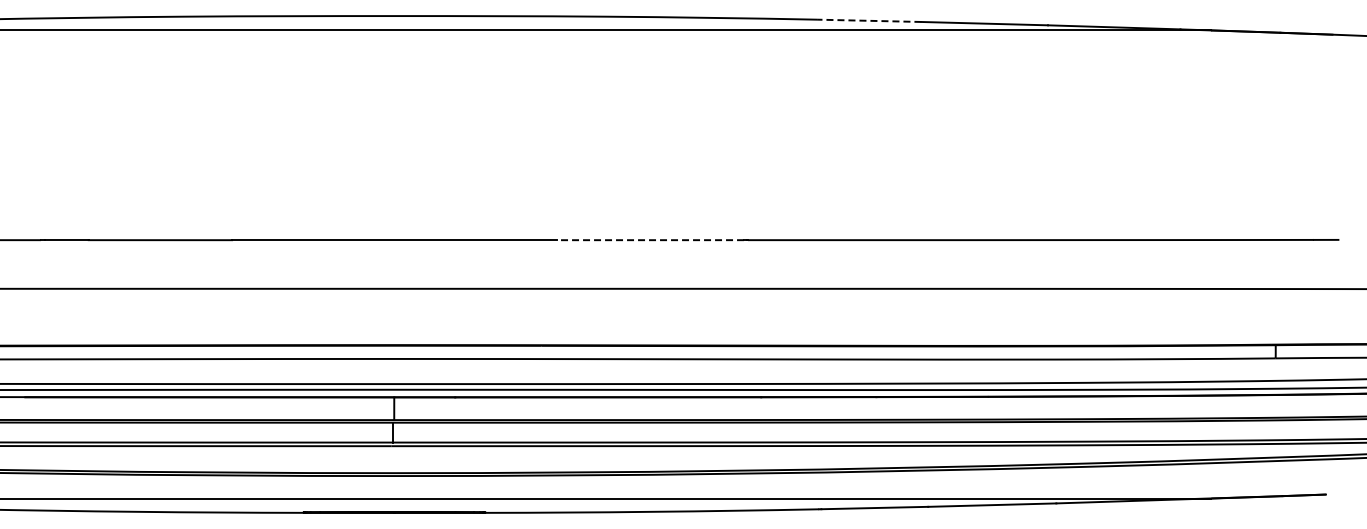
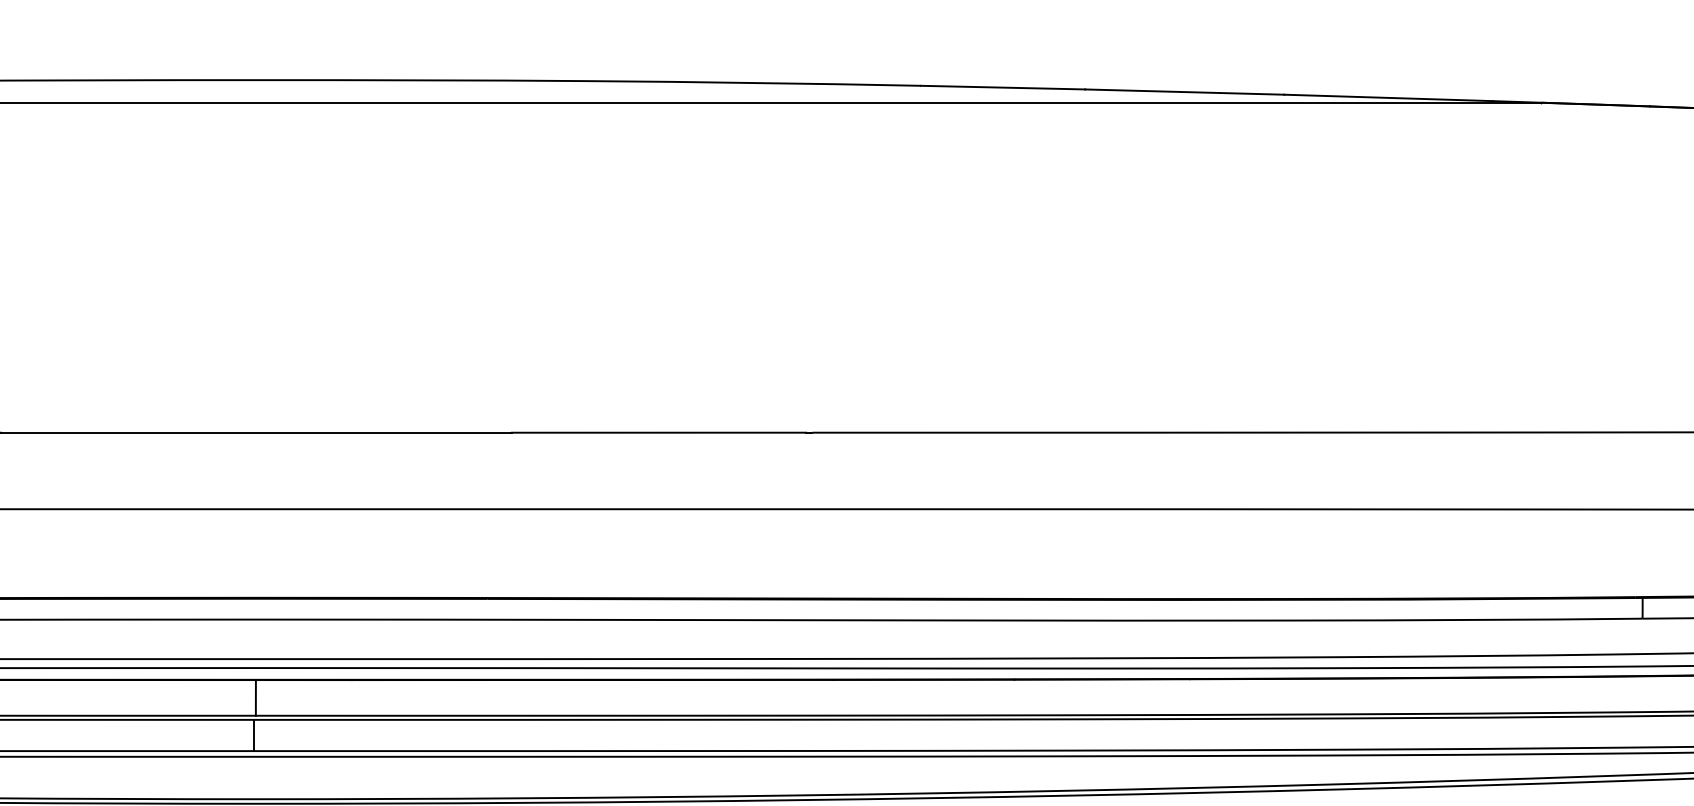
line: (868, 20) -> (1001, 87), dashed -> solid
line: (650, 240) -> (659, 433), dashed -> solid

